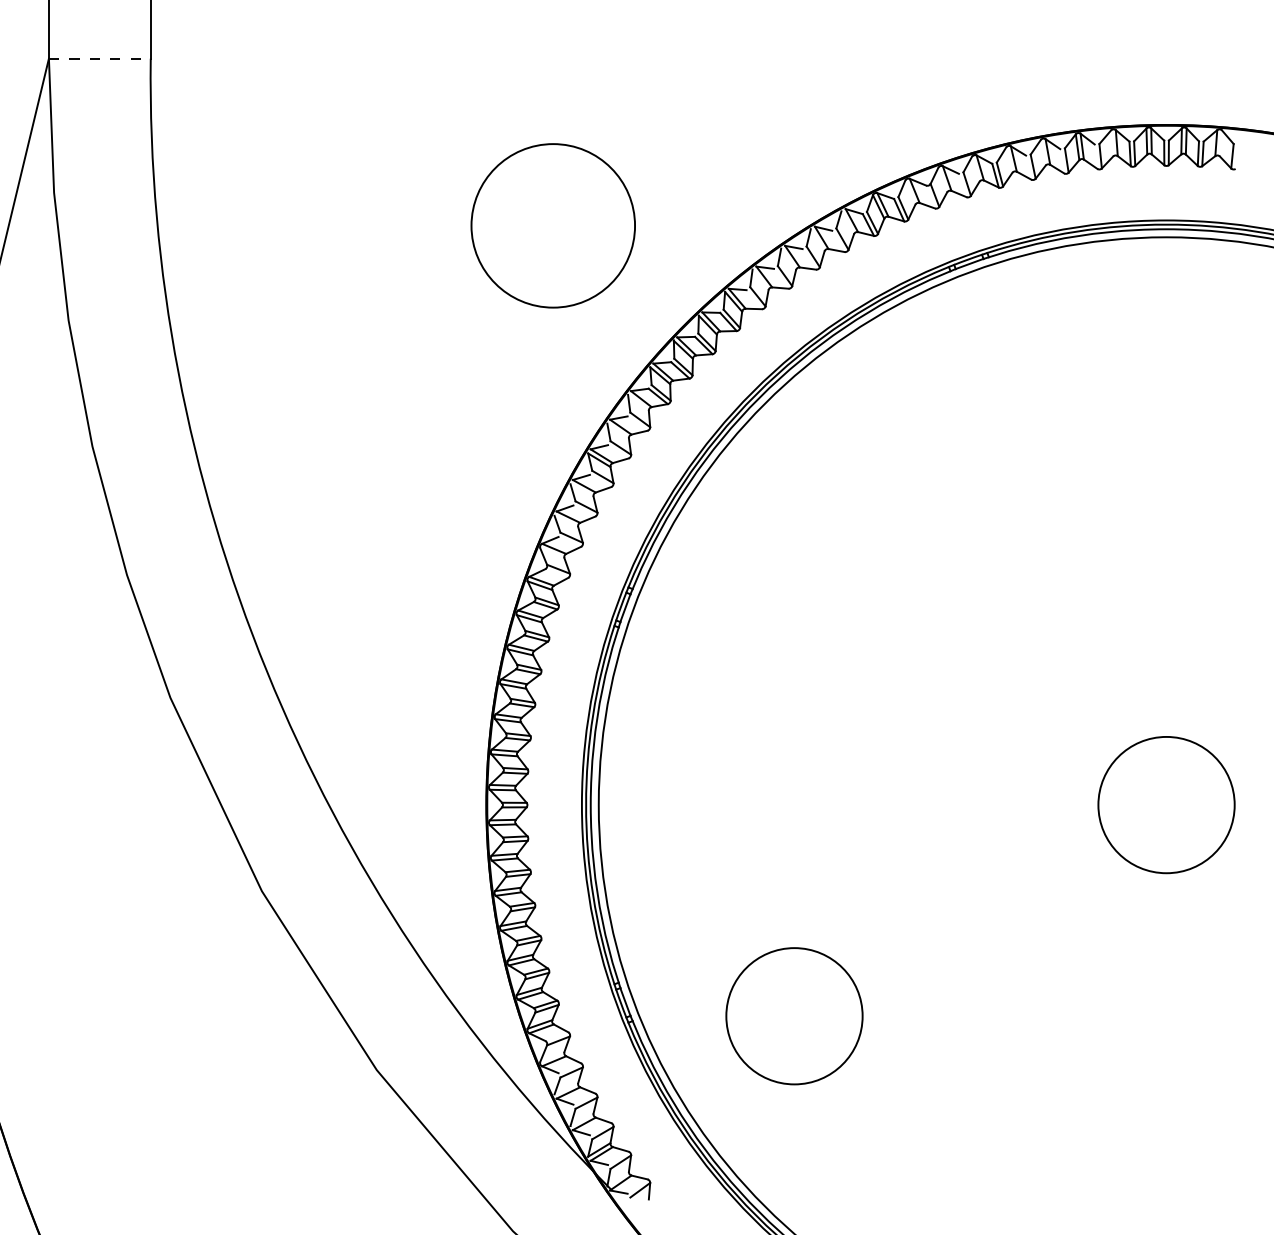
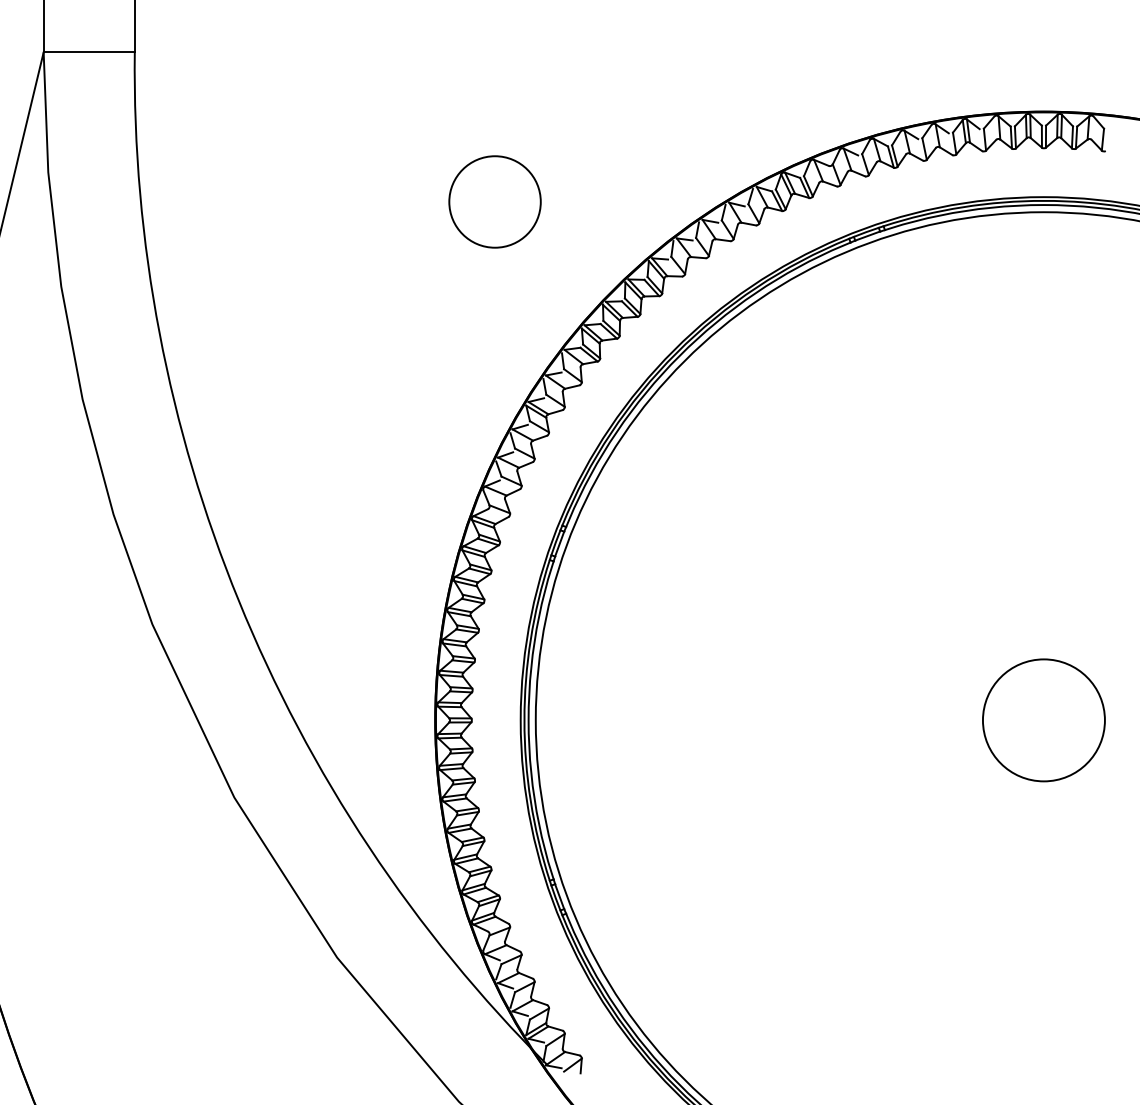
line: (100, 58) -> (89, 52), dashed -> solid
circle: (552, 225) -> (494, 201), size x0.62
circle: (793, 1016) -> (710, 909), removed

